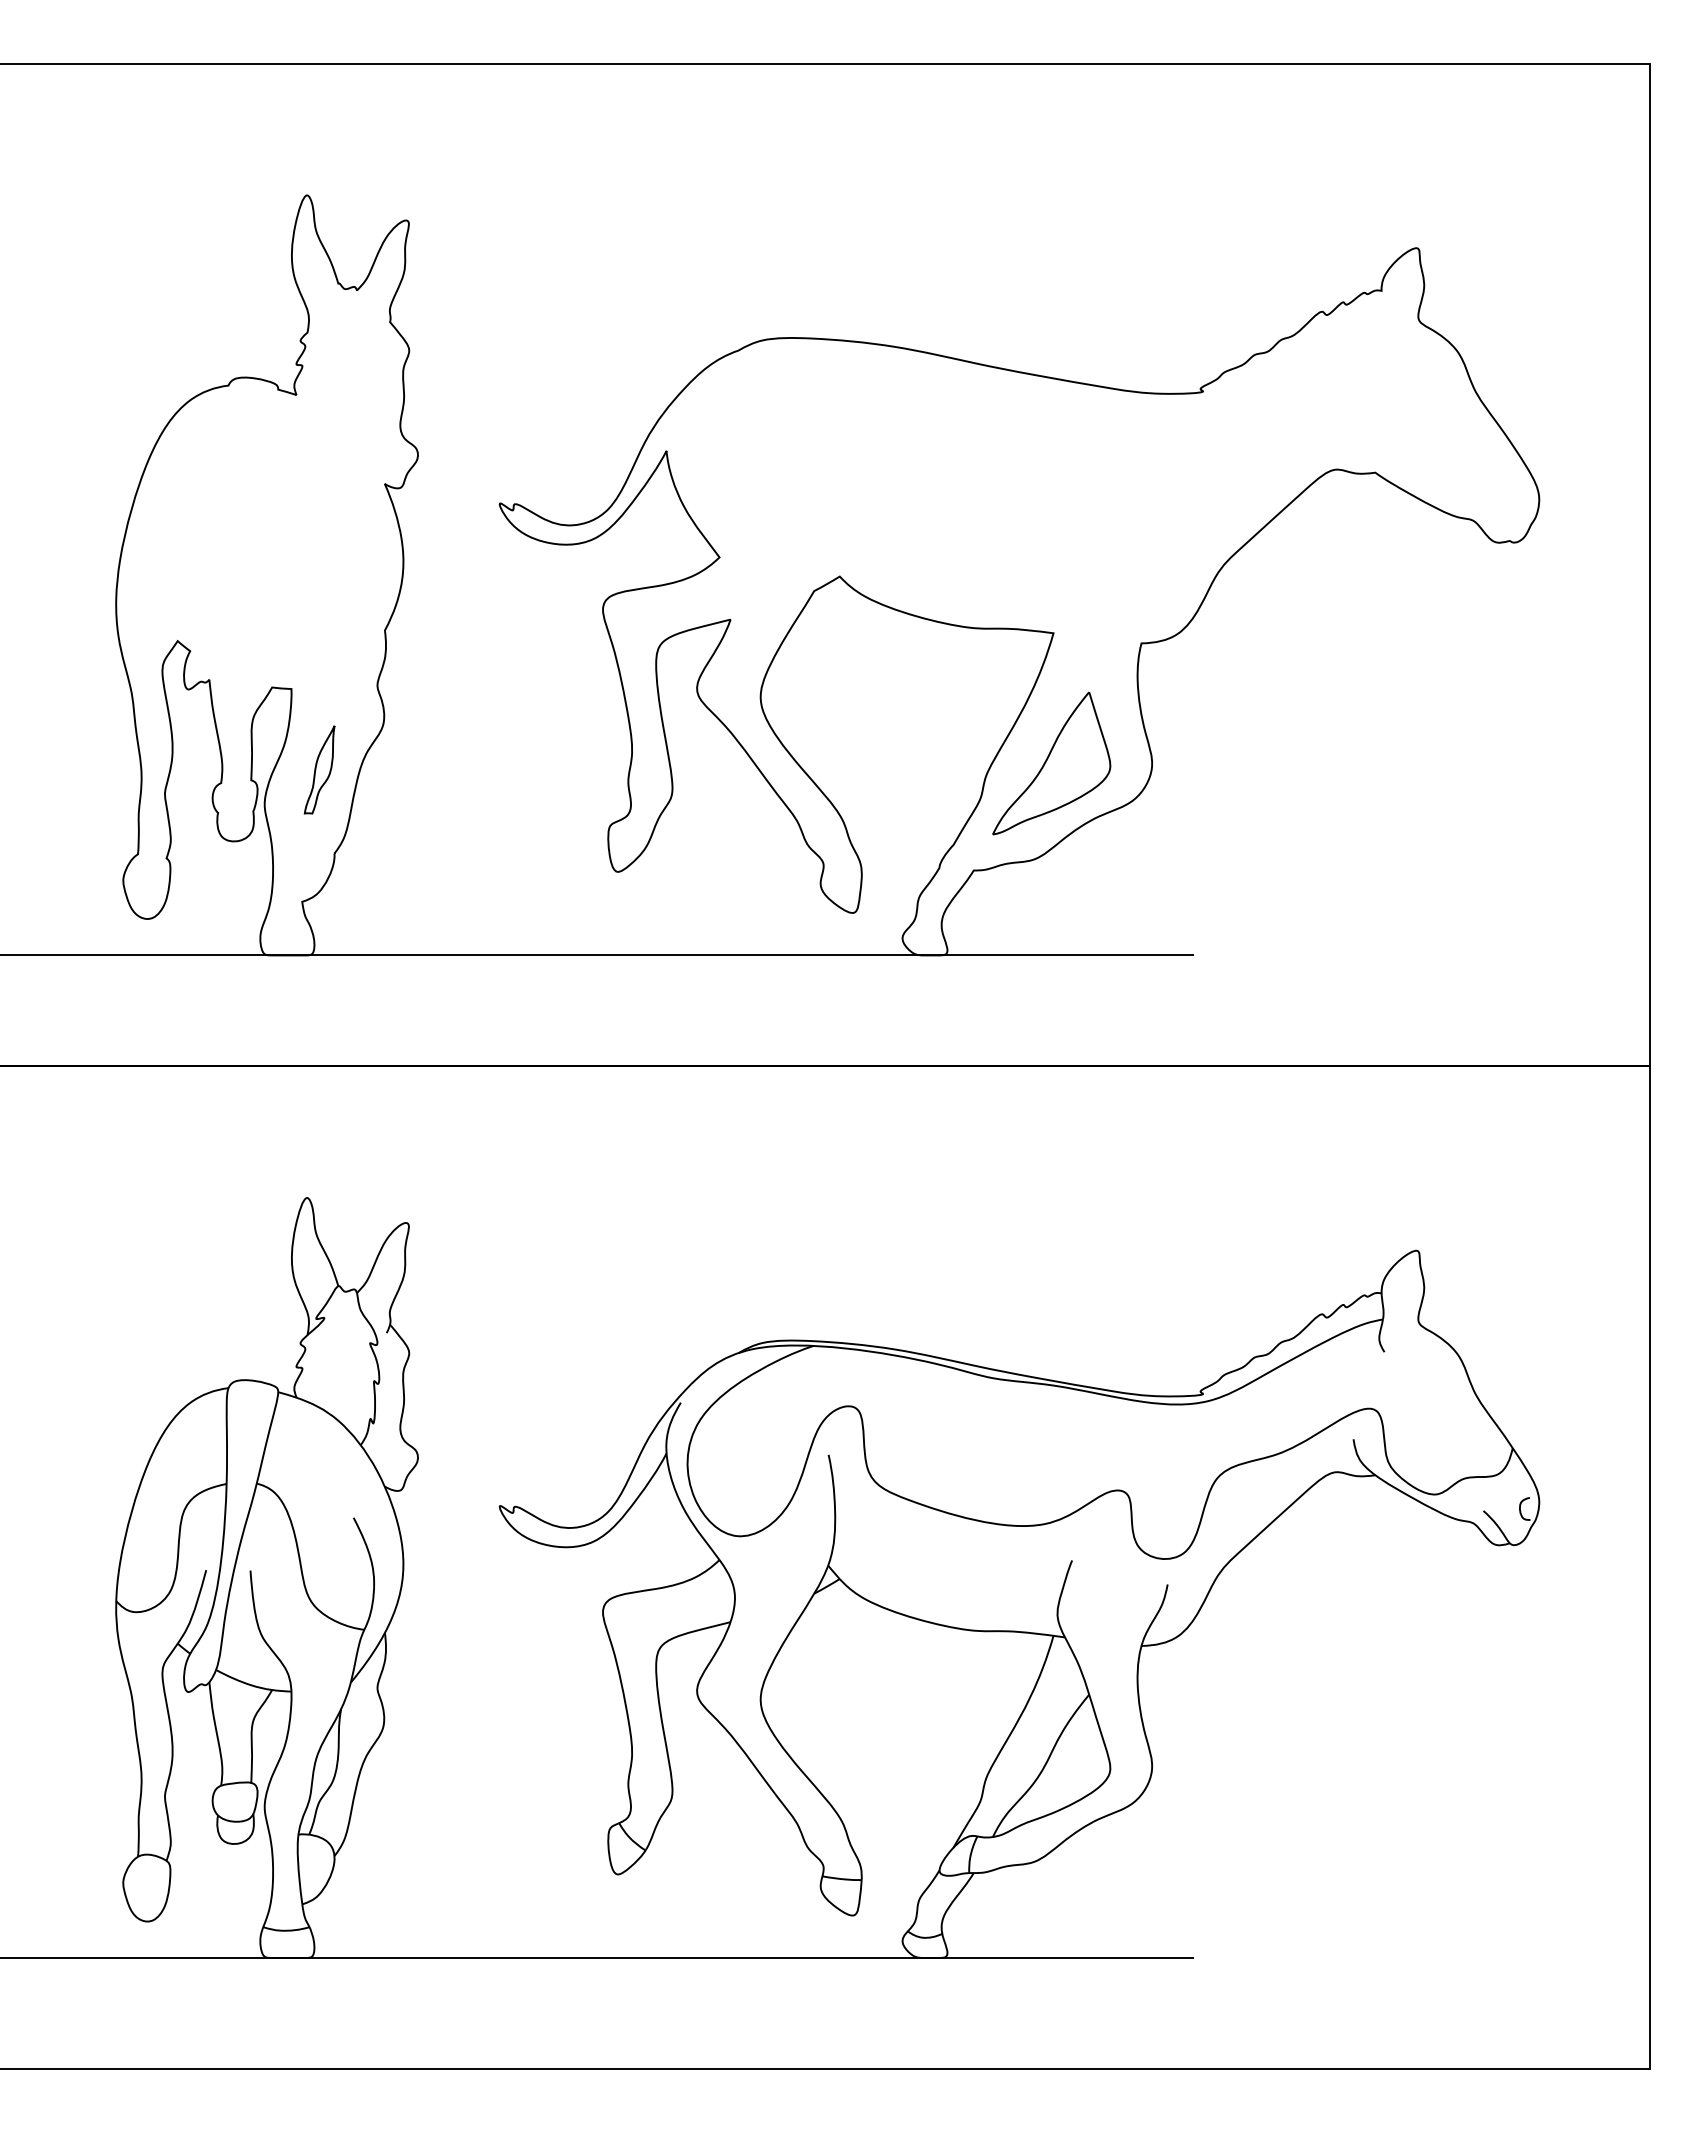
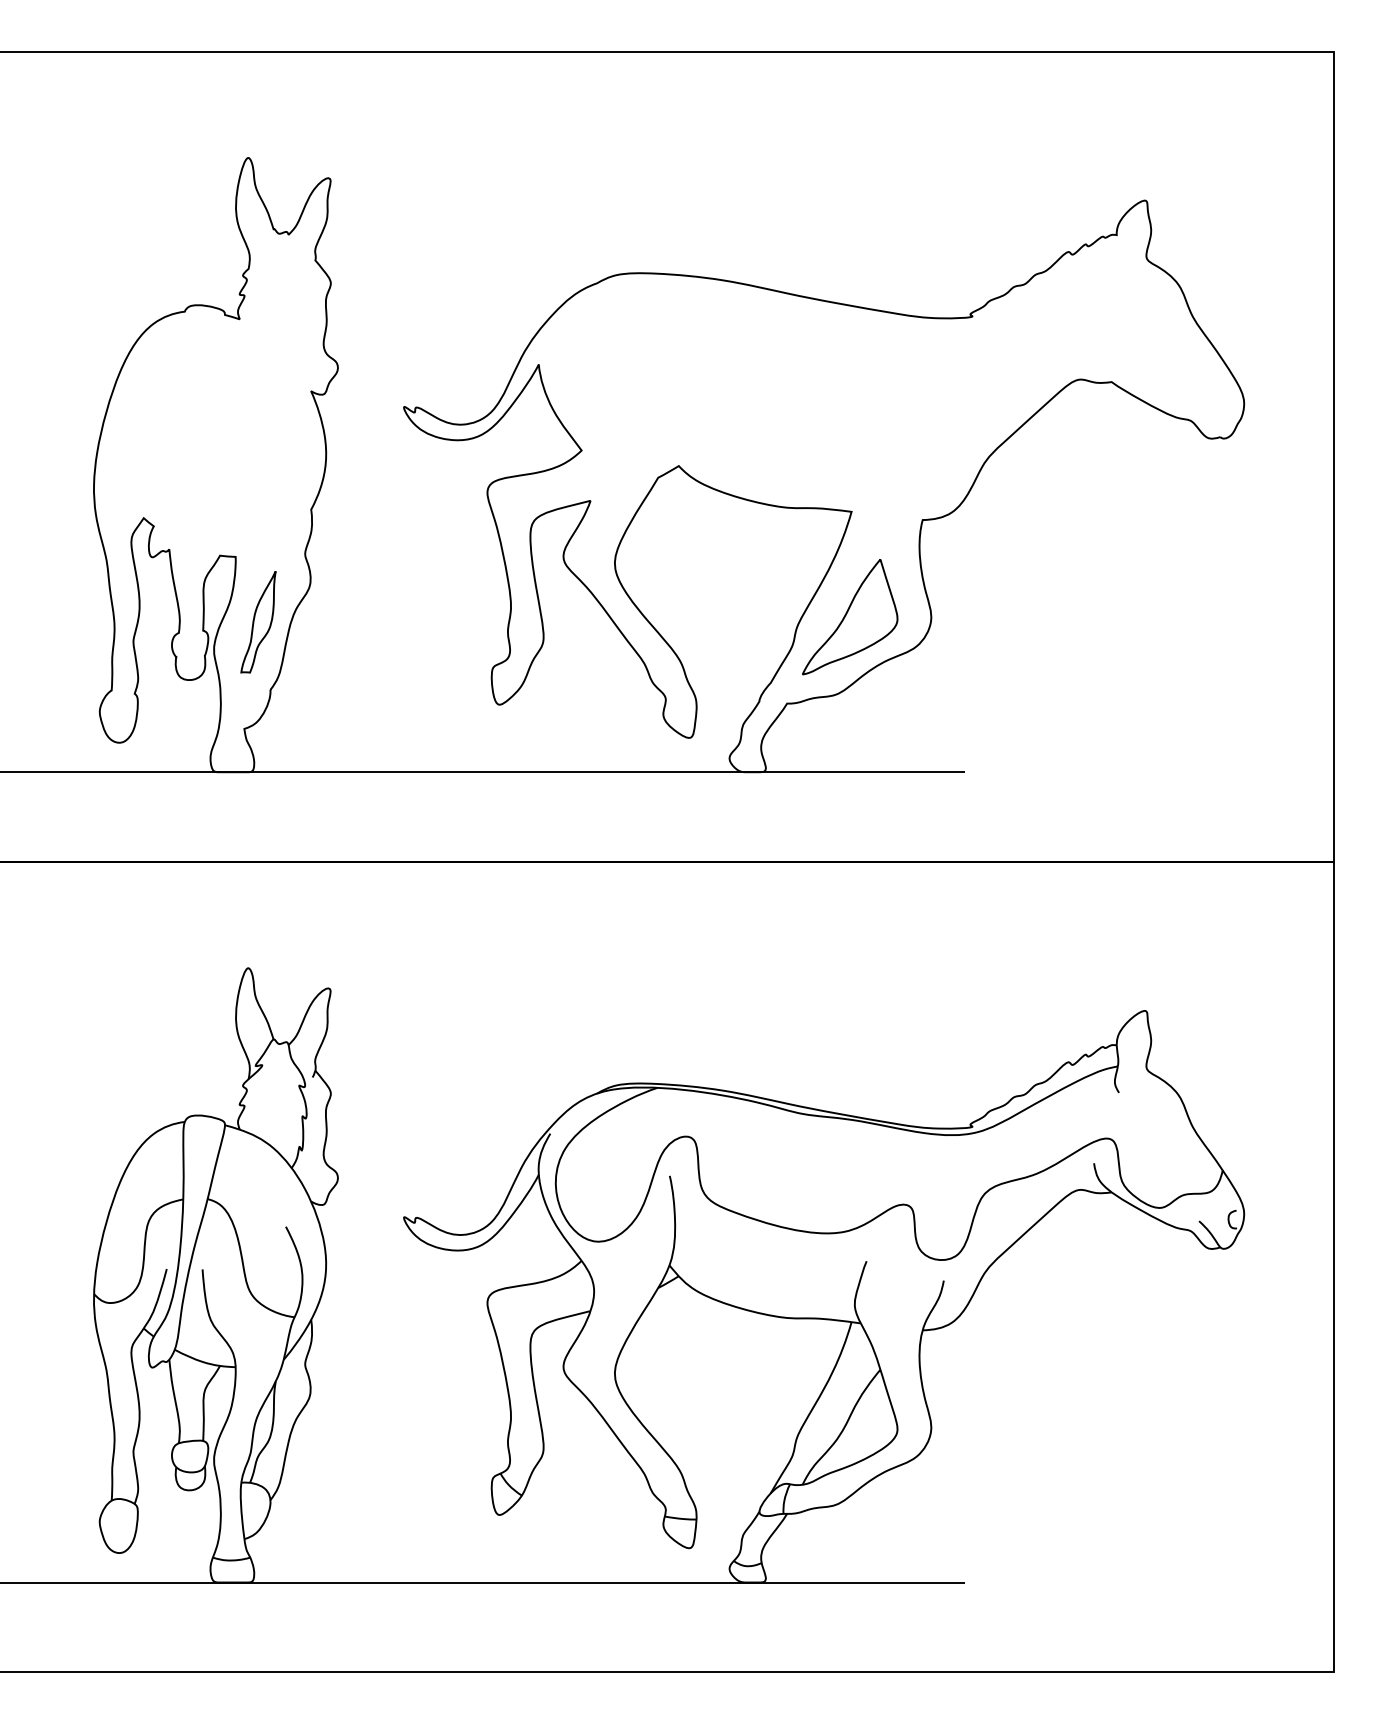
part: (319, 770) -> (258, 622), size x1.43

